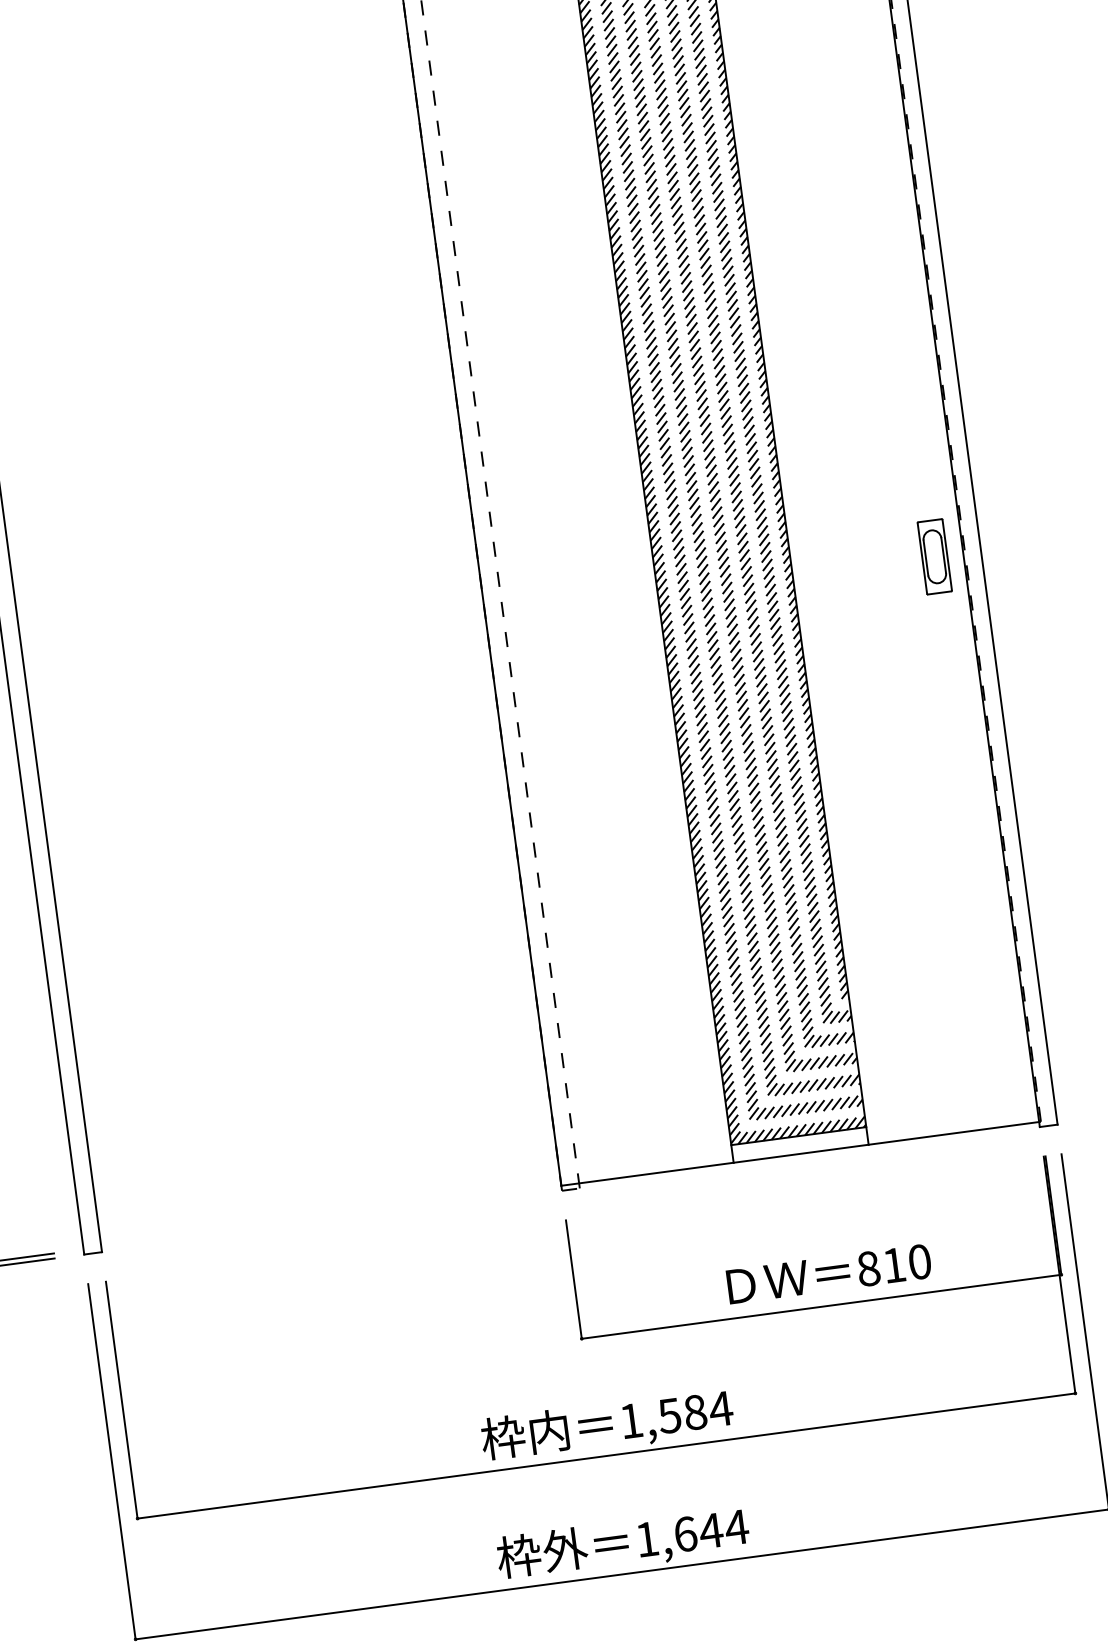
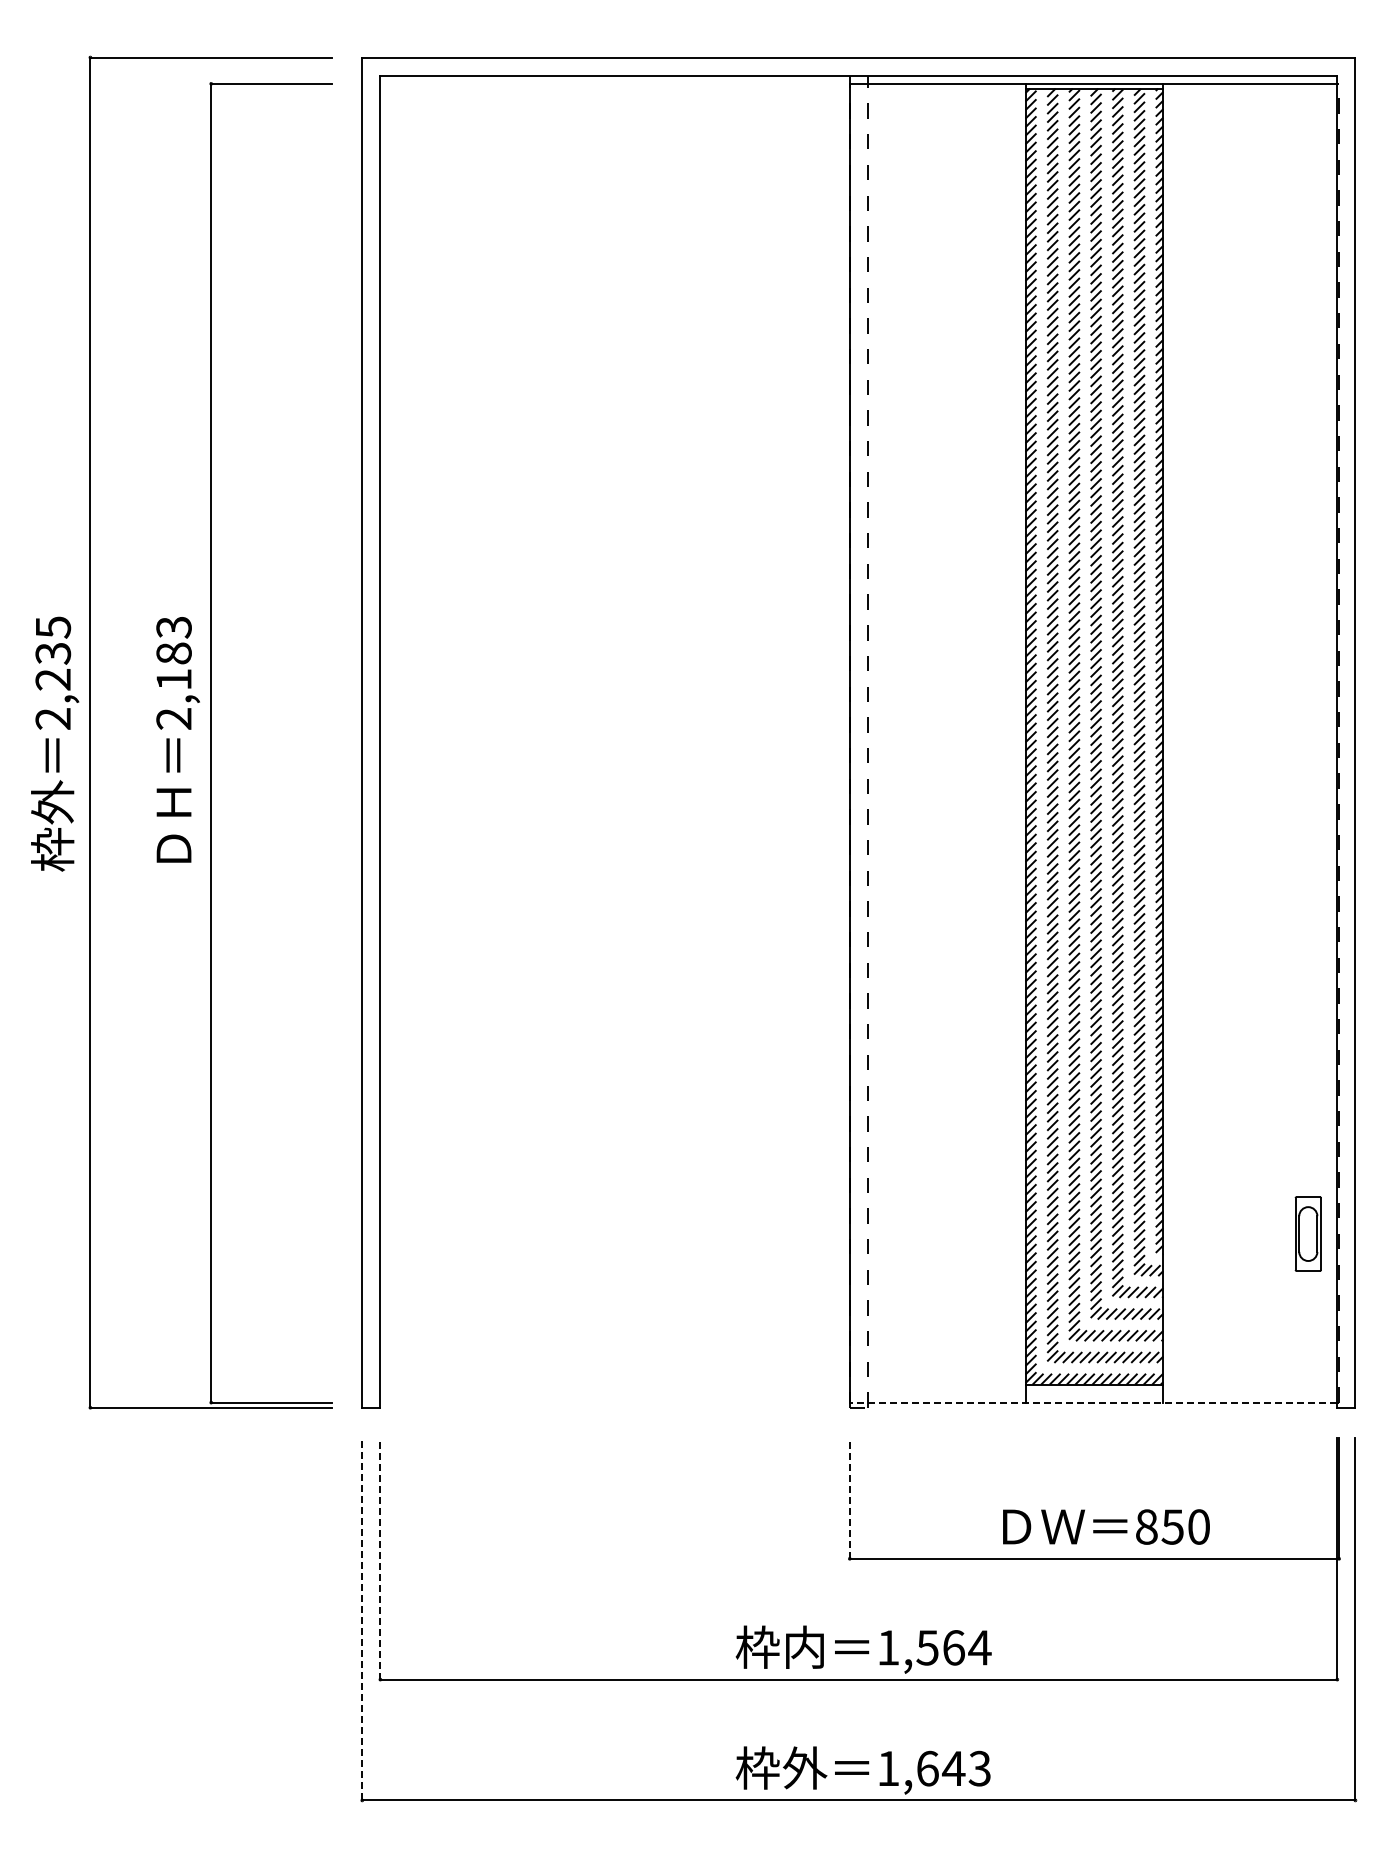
part: (933, 556) -> (1307, 1233), moved
line: (800, 1153) -> (1093, 1402), solid -> dashed
text: (893, 1264) -> (1172, 1526), 810 -> 850
line: (573, 1278) -> (849, 1497), solid -> dashed
line: (121, 1399) -> (380, 1558), solid -> dashed
text: (695, 1412) -> (953, 1647), 1,584 -> 1,564
line: (112, 1461) -> (362, 1618), solid -> dashed
text: (736, 1527) -> (979, 1768), 1,644 -> 1,643

